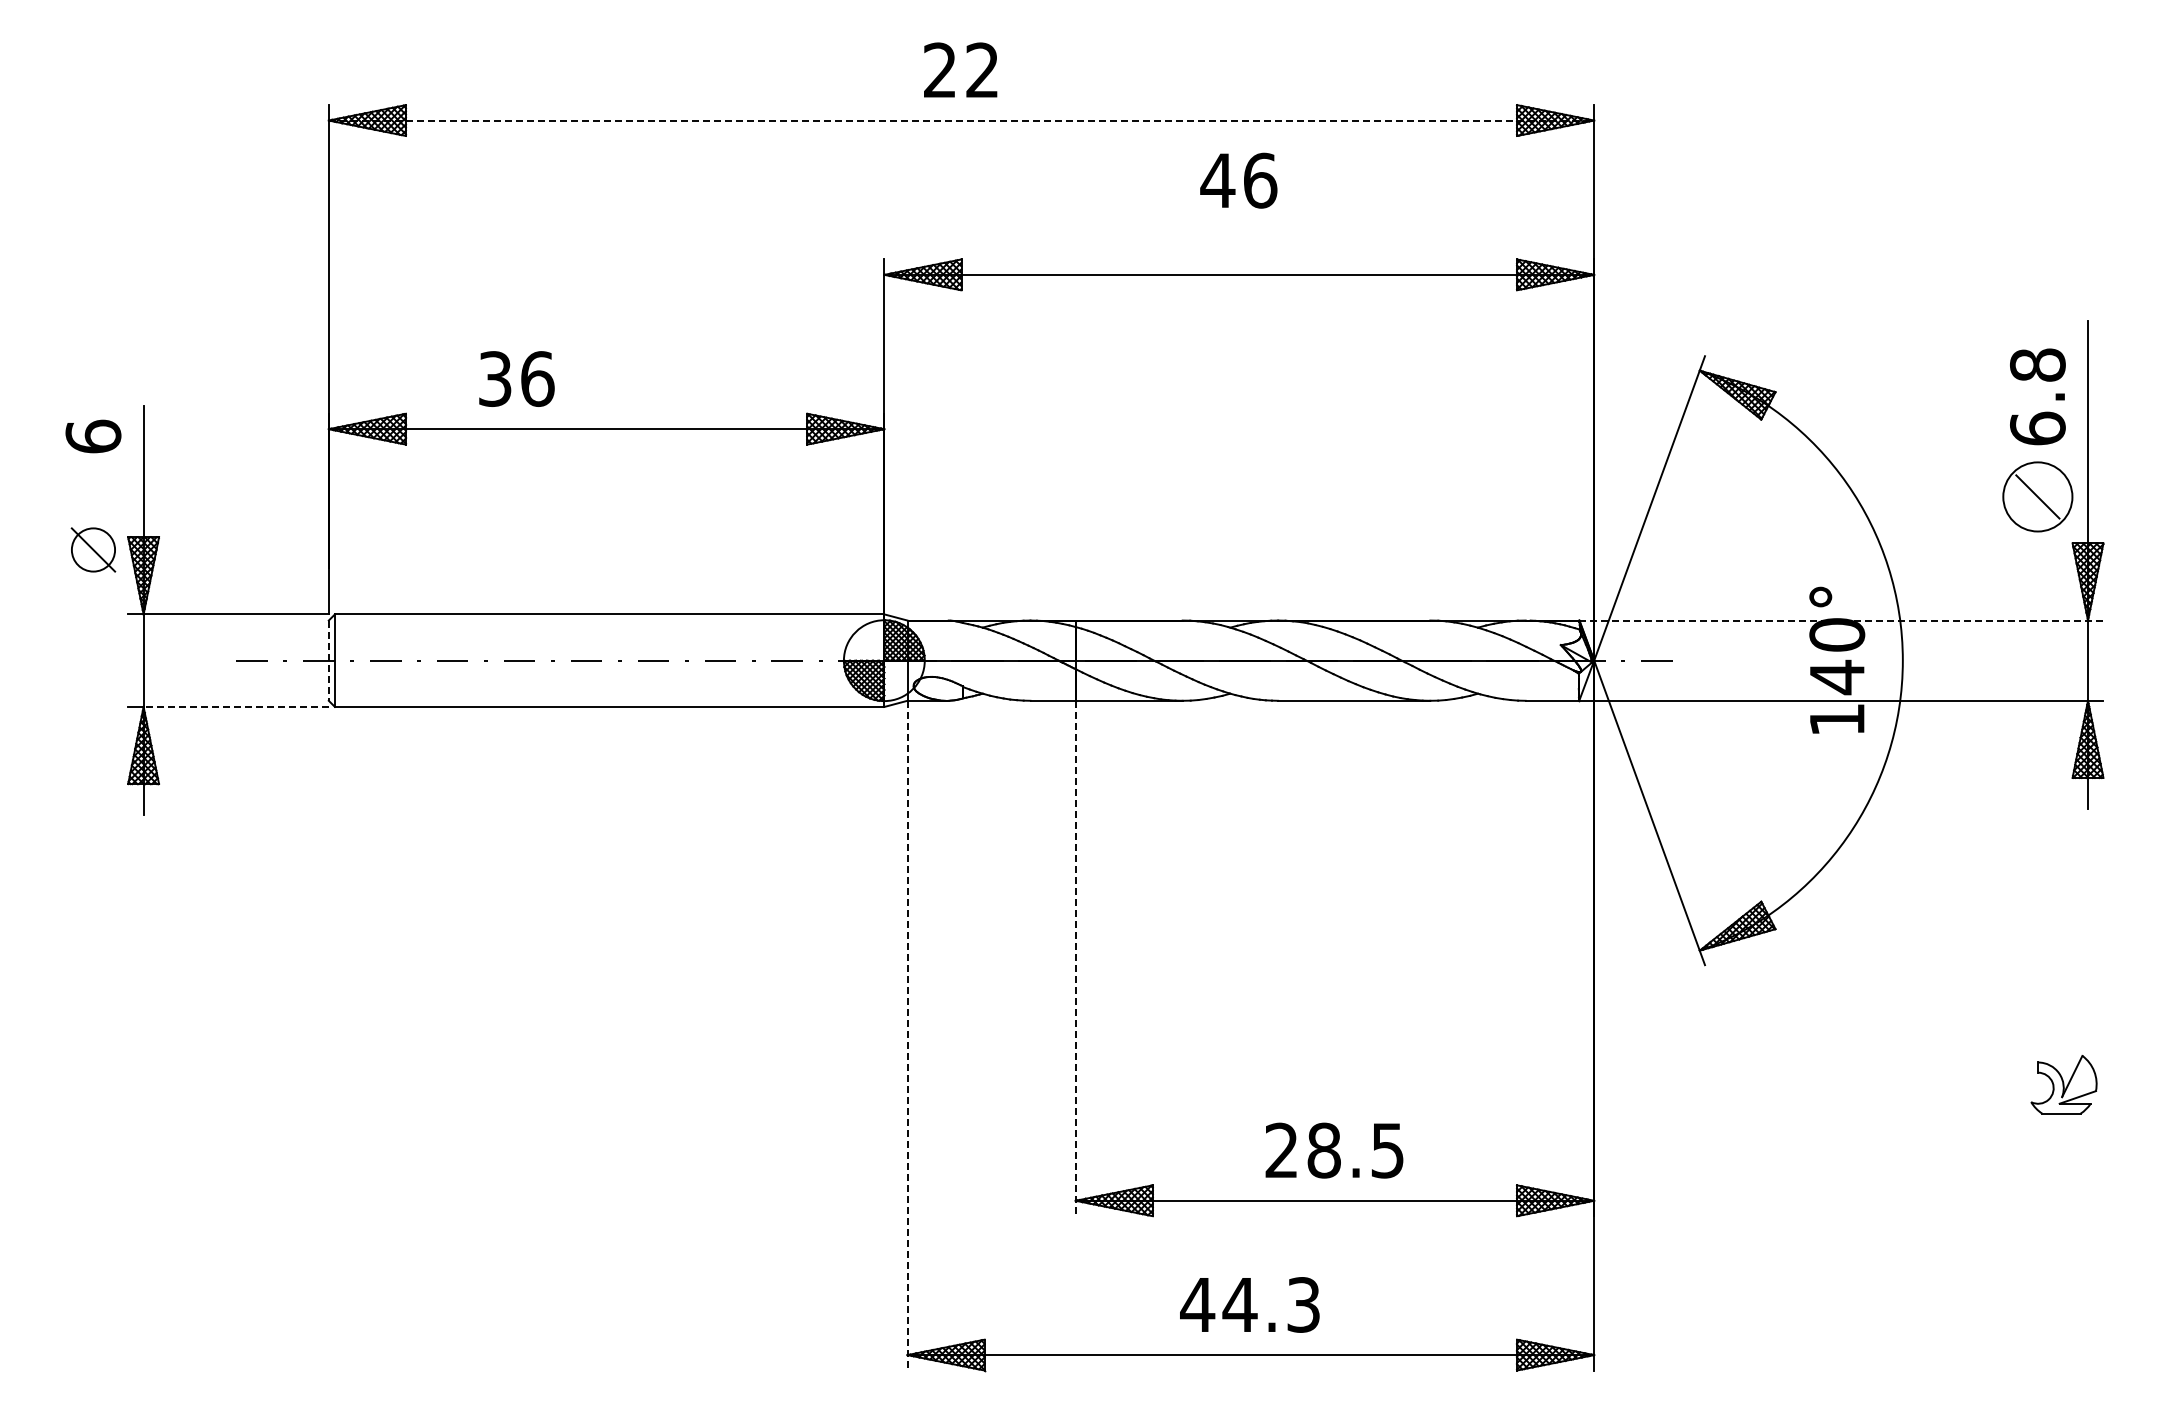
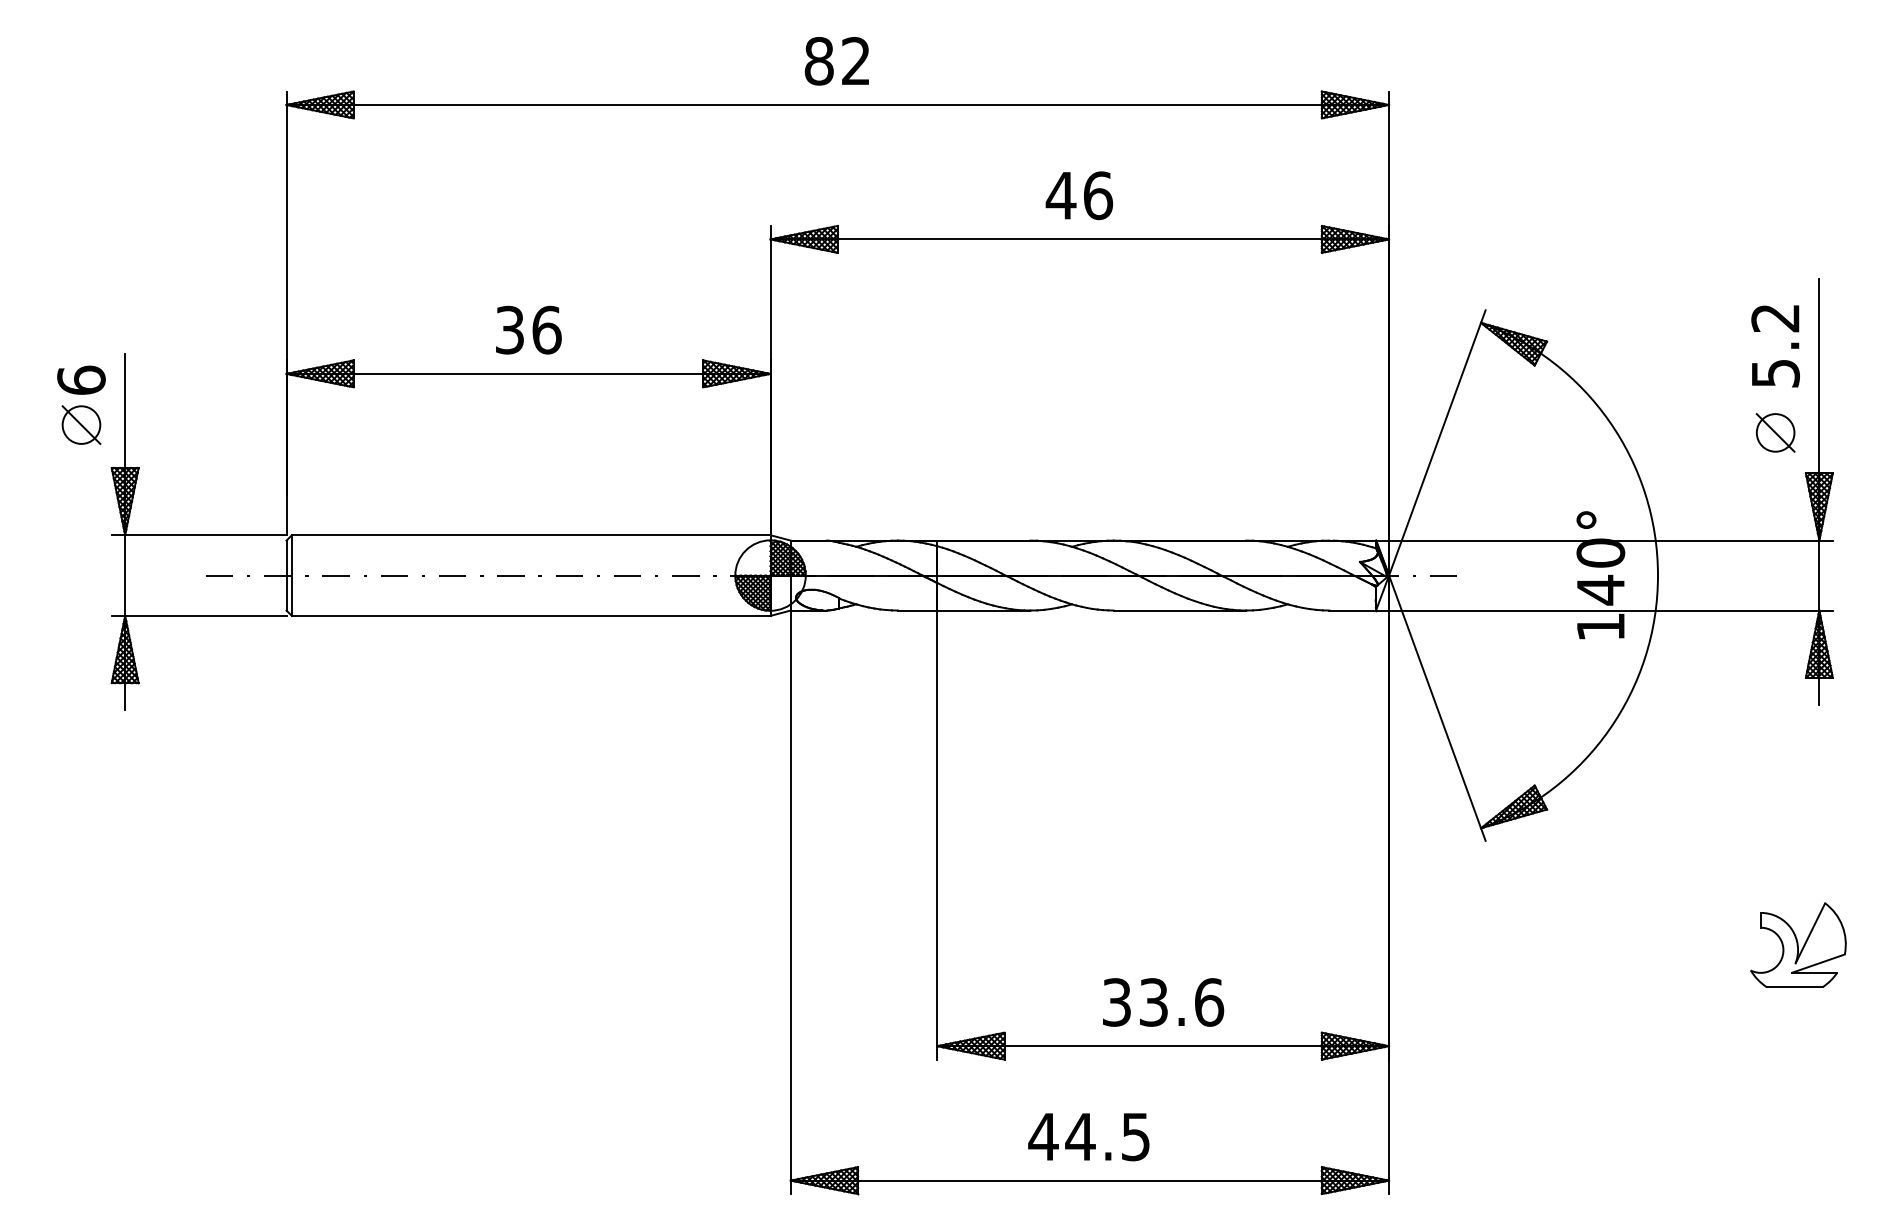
text: (939, 70) -> (818, 61), 22 -> 82
line: (961, 120) -> (837, 104), dashed -> solid
text: (1238, 180) -> (1079, 195), moved
text: (516, 378) -> (528, 329), moved
text: (2037, 396) -> (1775, 345), 6.8 -> 5.2
circle: (2037, 496) -> (1775, 432), size x0.62
part: (93, 549) -> (81, 424), moved
line: (1841, 620) -> (1604, 540), dashed -> solid
line: (328, 661) -> (286, 576), dashed -> solid
line: (236, 706) -> (206, 615), dashed -> solid
line: (1075, 958) -> (937, 835), dashed -> solid
line: (907, 1035) -> (790, 902), dashed -> solid
part: (2063, 1084) -> (1797, 944), size x1.67
text: (1334, 1150) -> (1162, 1002), 28.5 -> 33.6
text: (1303, 1304) -> (1135, 1136), 44.3 -> 44.5

